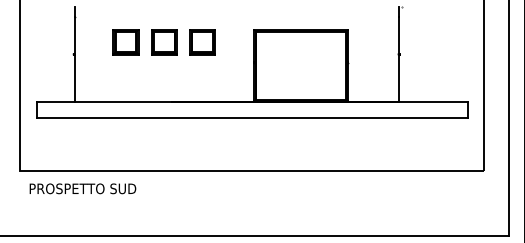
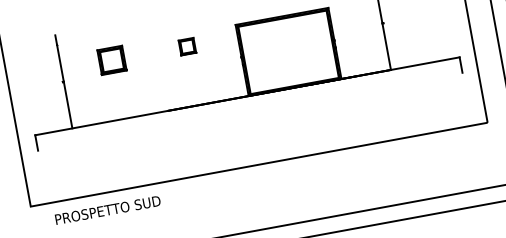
part: (164, 42) -> (149, 53), removed
part: (202, 42) -> (187, 46), size x0.6
line: (252, 117) -> (250, 111), removed
text: (82, 188) -> (107, 210), moved

